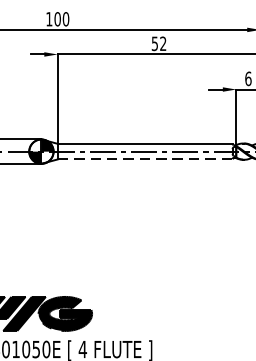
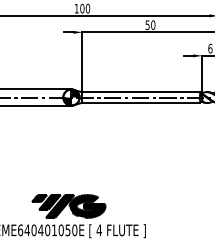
text: (163, 42) -> (153, 24), 52 -> 50
line: (145, 158) -> (141, 102), dashed -> solid

